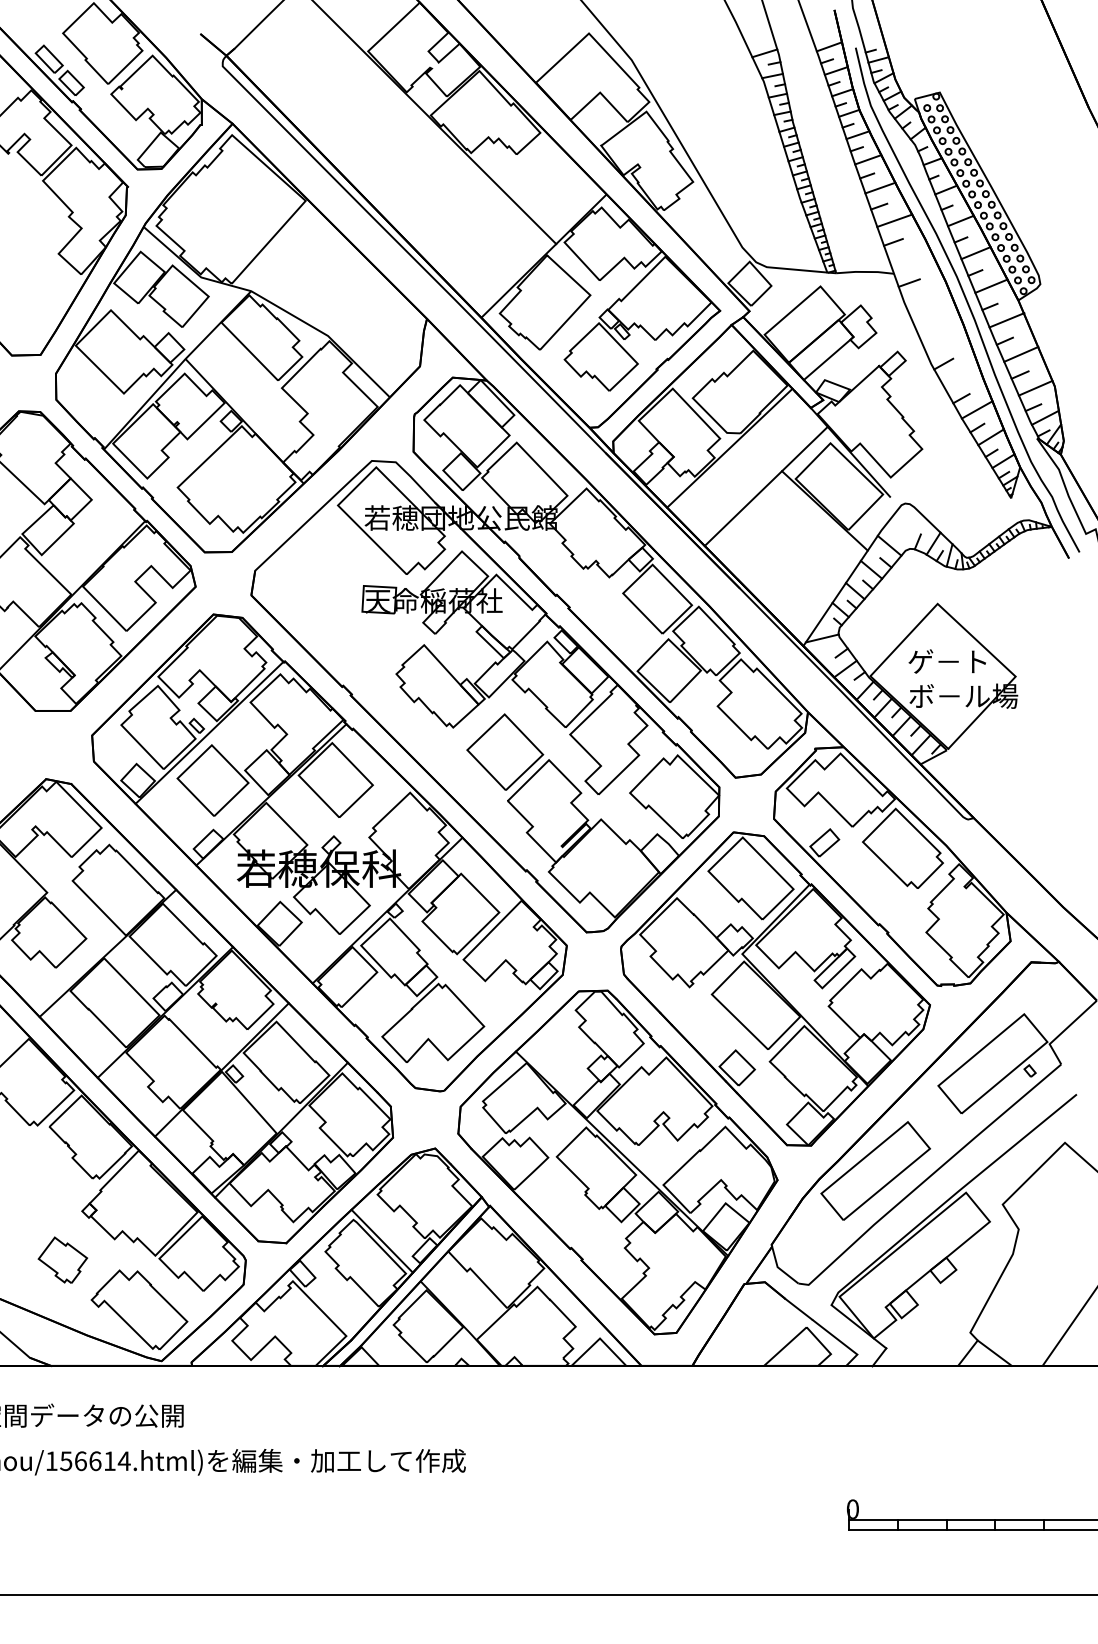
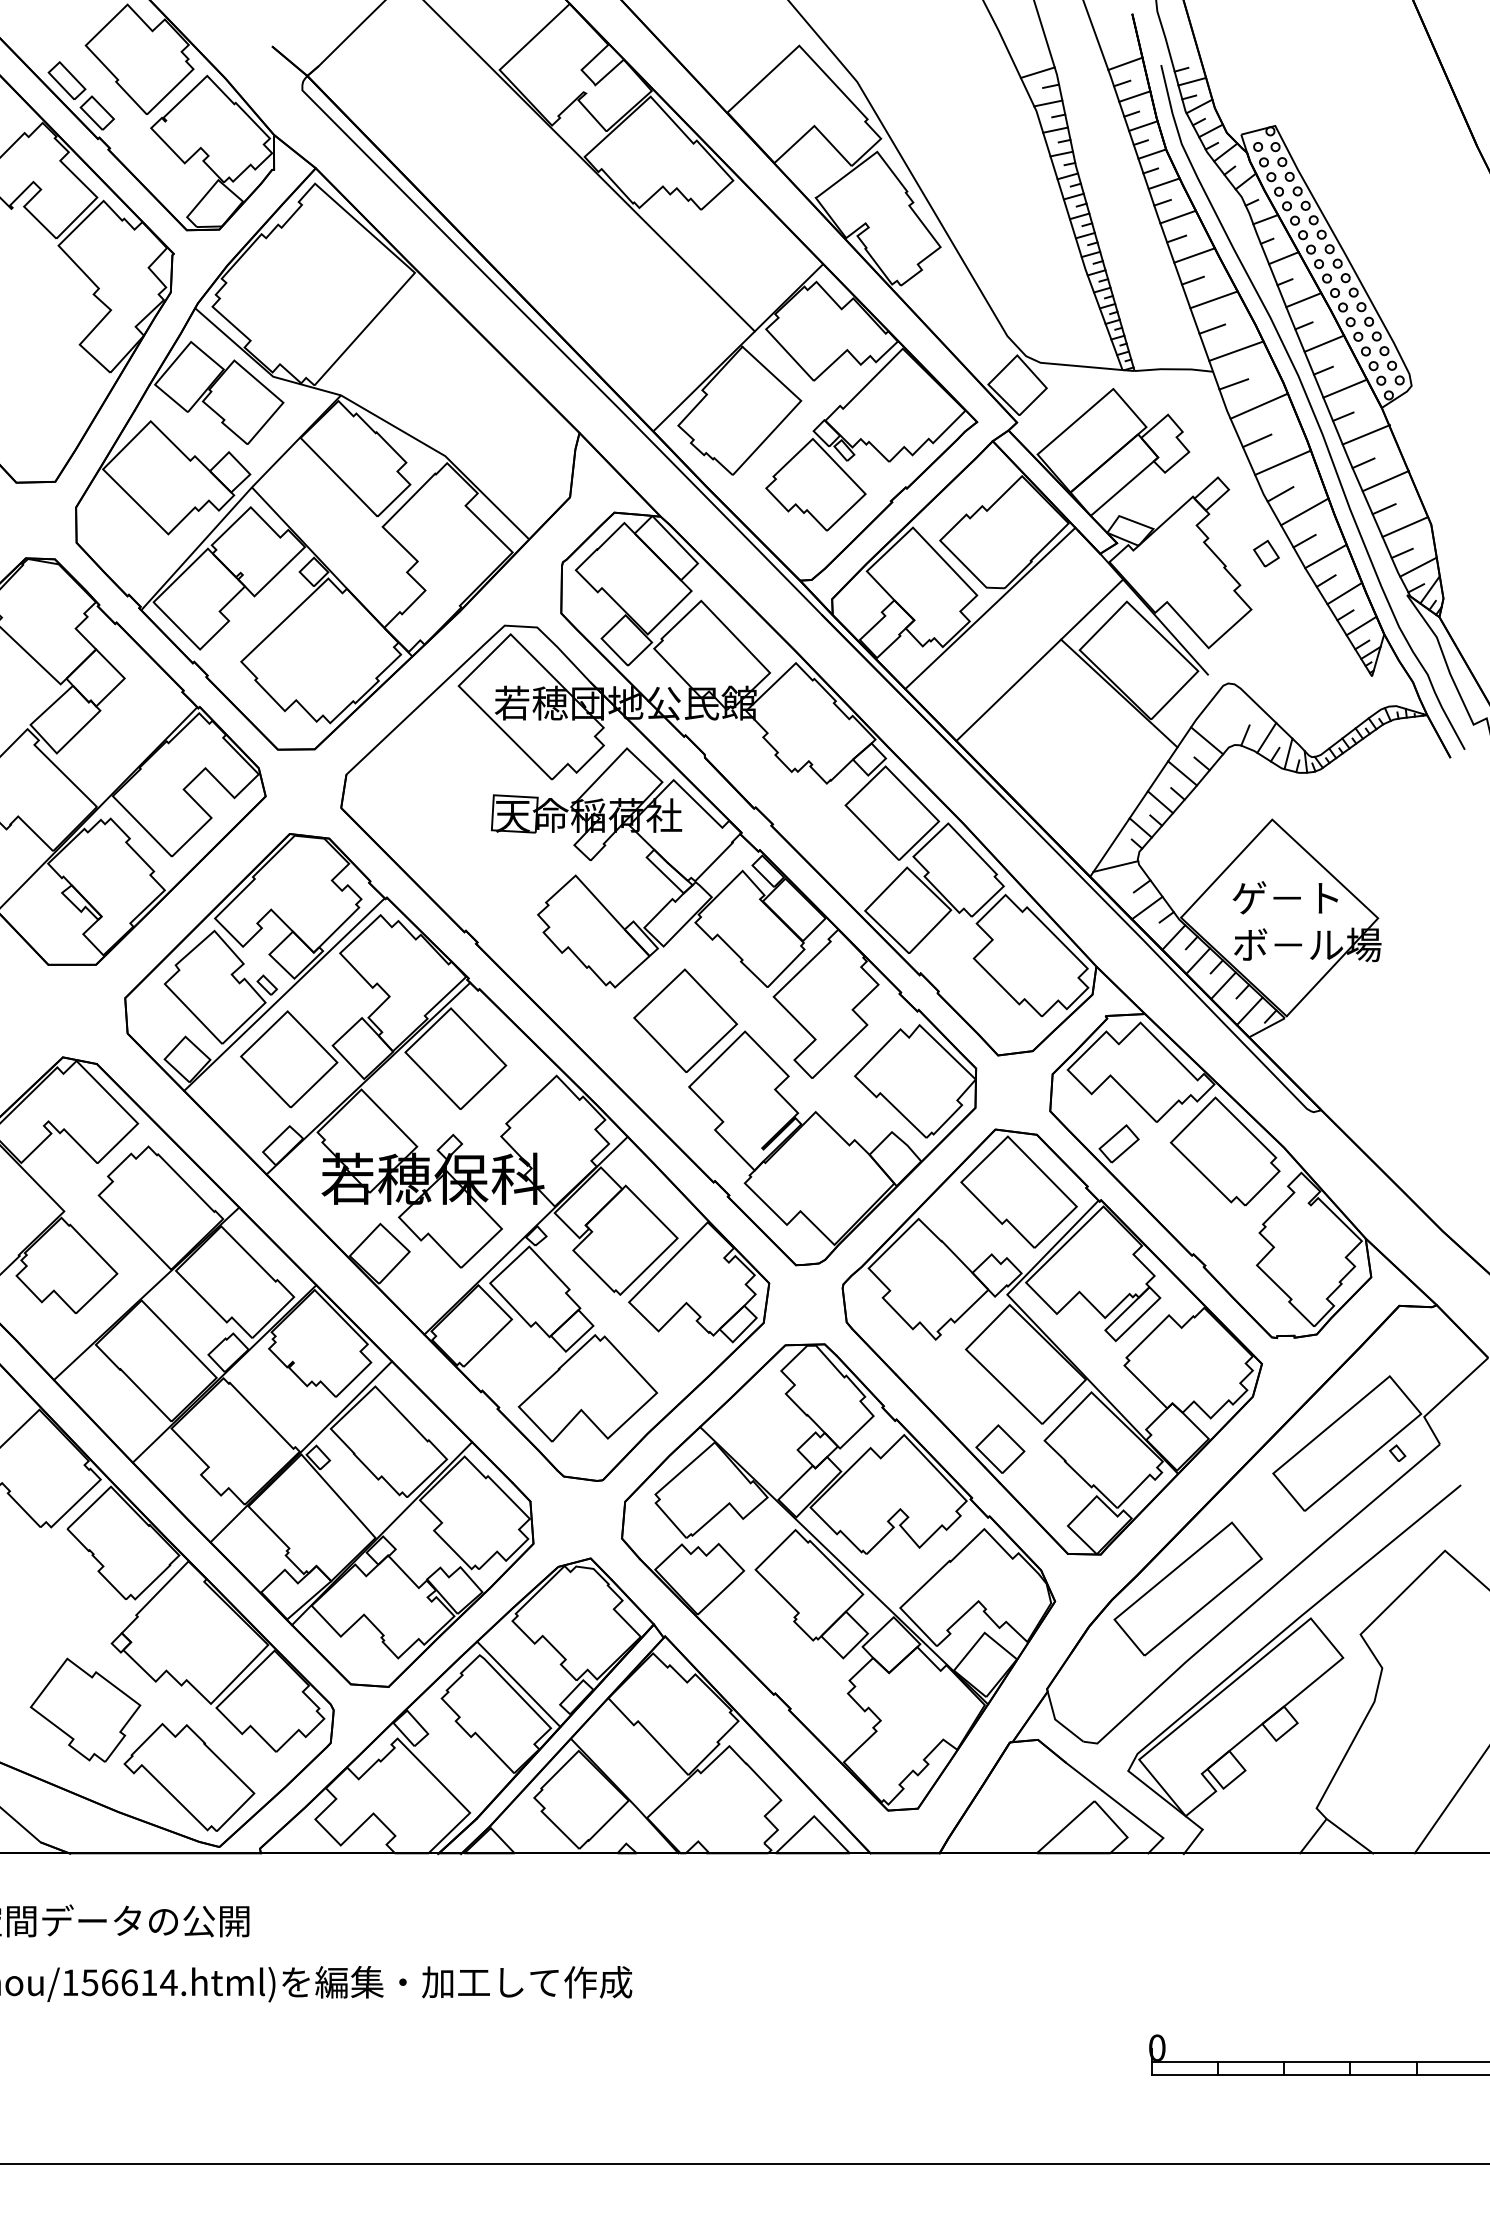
line: (911, 258) -> (1236, 350), added
line: (927, 298) -> (1258, 405), added
line: (926, 324) -> (1256, 440), added
line: (945, 340) -> (1282, 462), added
line: (961, 376) -> (1304, 511), added
part: (933, 407) -> (1266, 553), added
part: (62, 1259) -> (85, 1709), size x1.67

